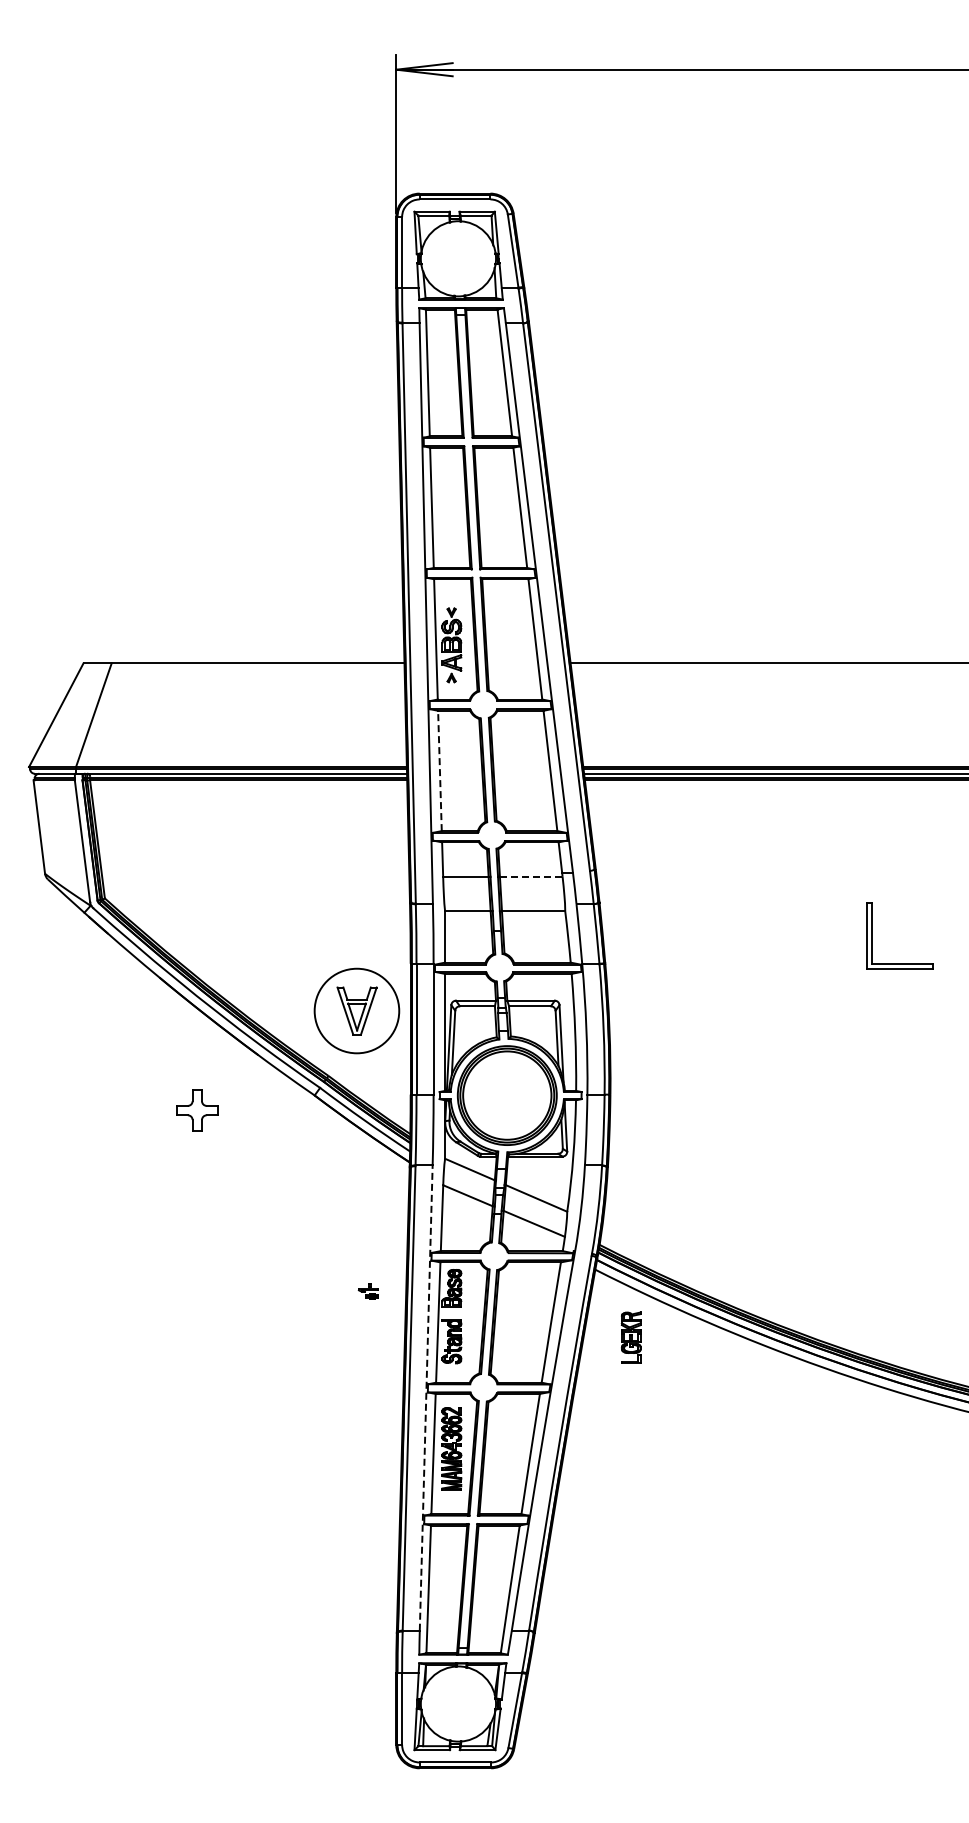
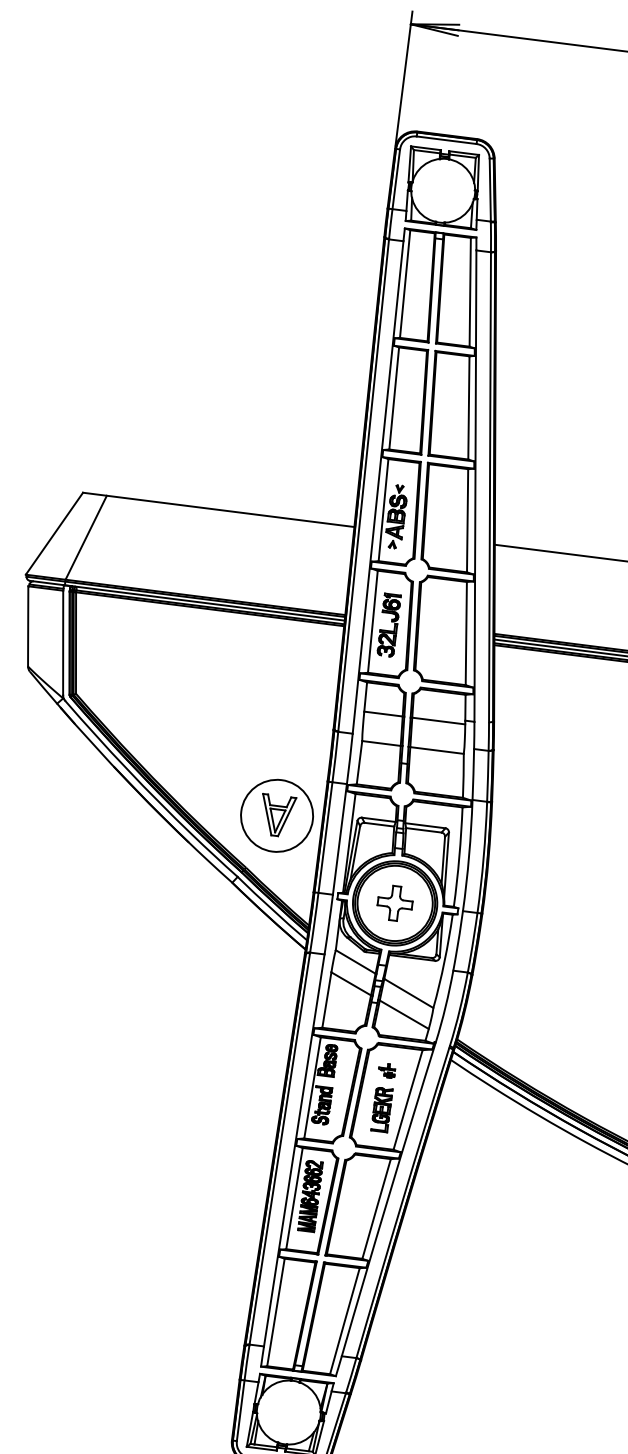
line: (439, 770) -> (372, 621), dashed -> solid
part: (458, 772) -> (388, 625), added
line: (531, 876) -> (438, 720), dashed -> solid
part: (197, 1110) -> (395, 903), moved
part: (367, 1291) -> (386, 1070), moved
part: (630, 1337) -> (381, 1109), moved
line: (426, 1398) -> (294, 1150), dashed -> solid

